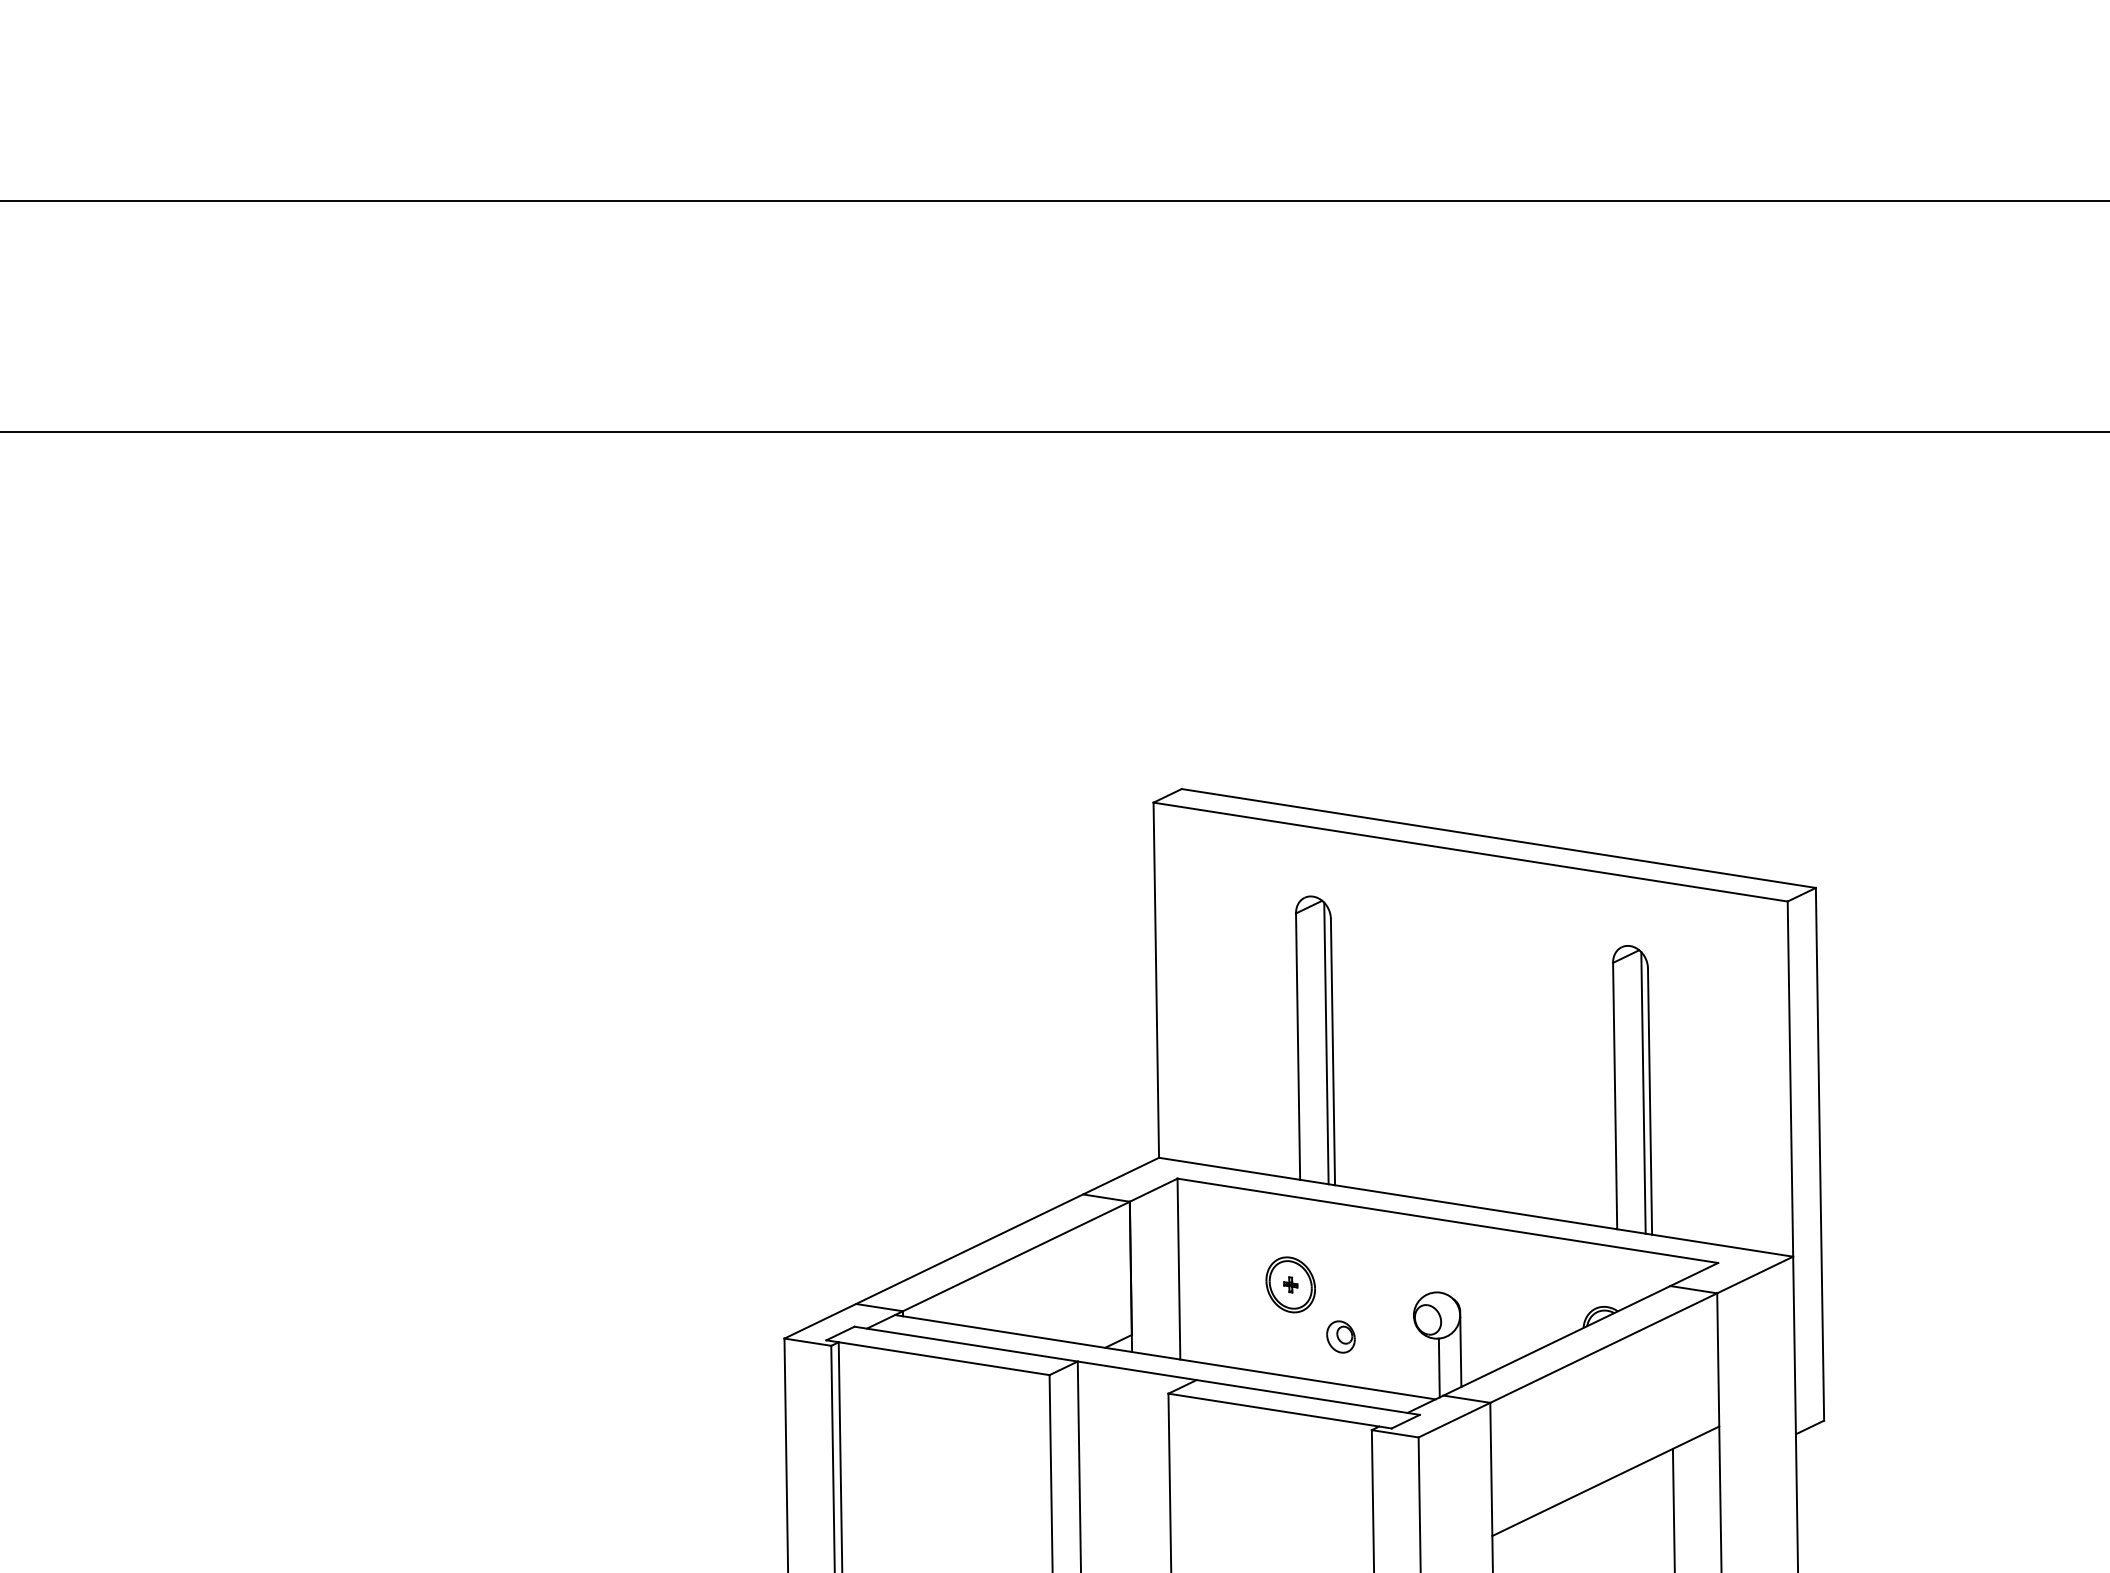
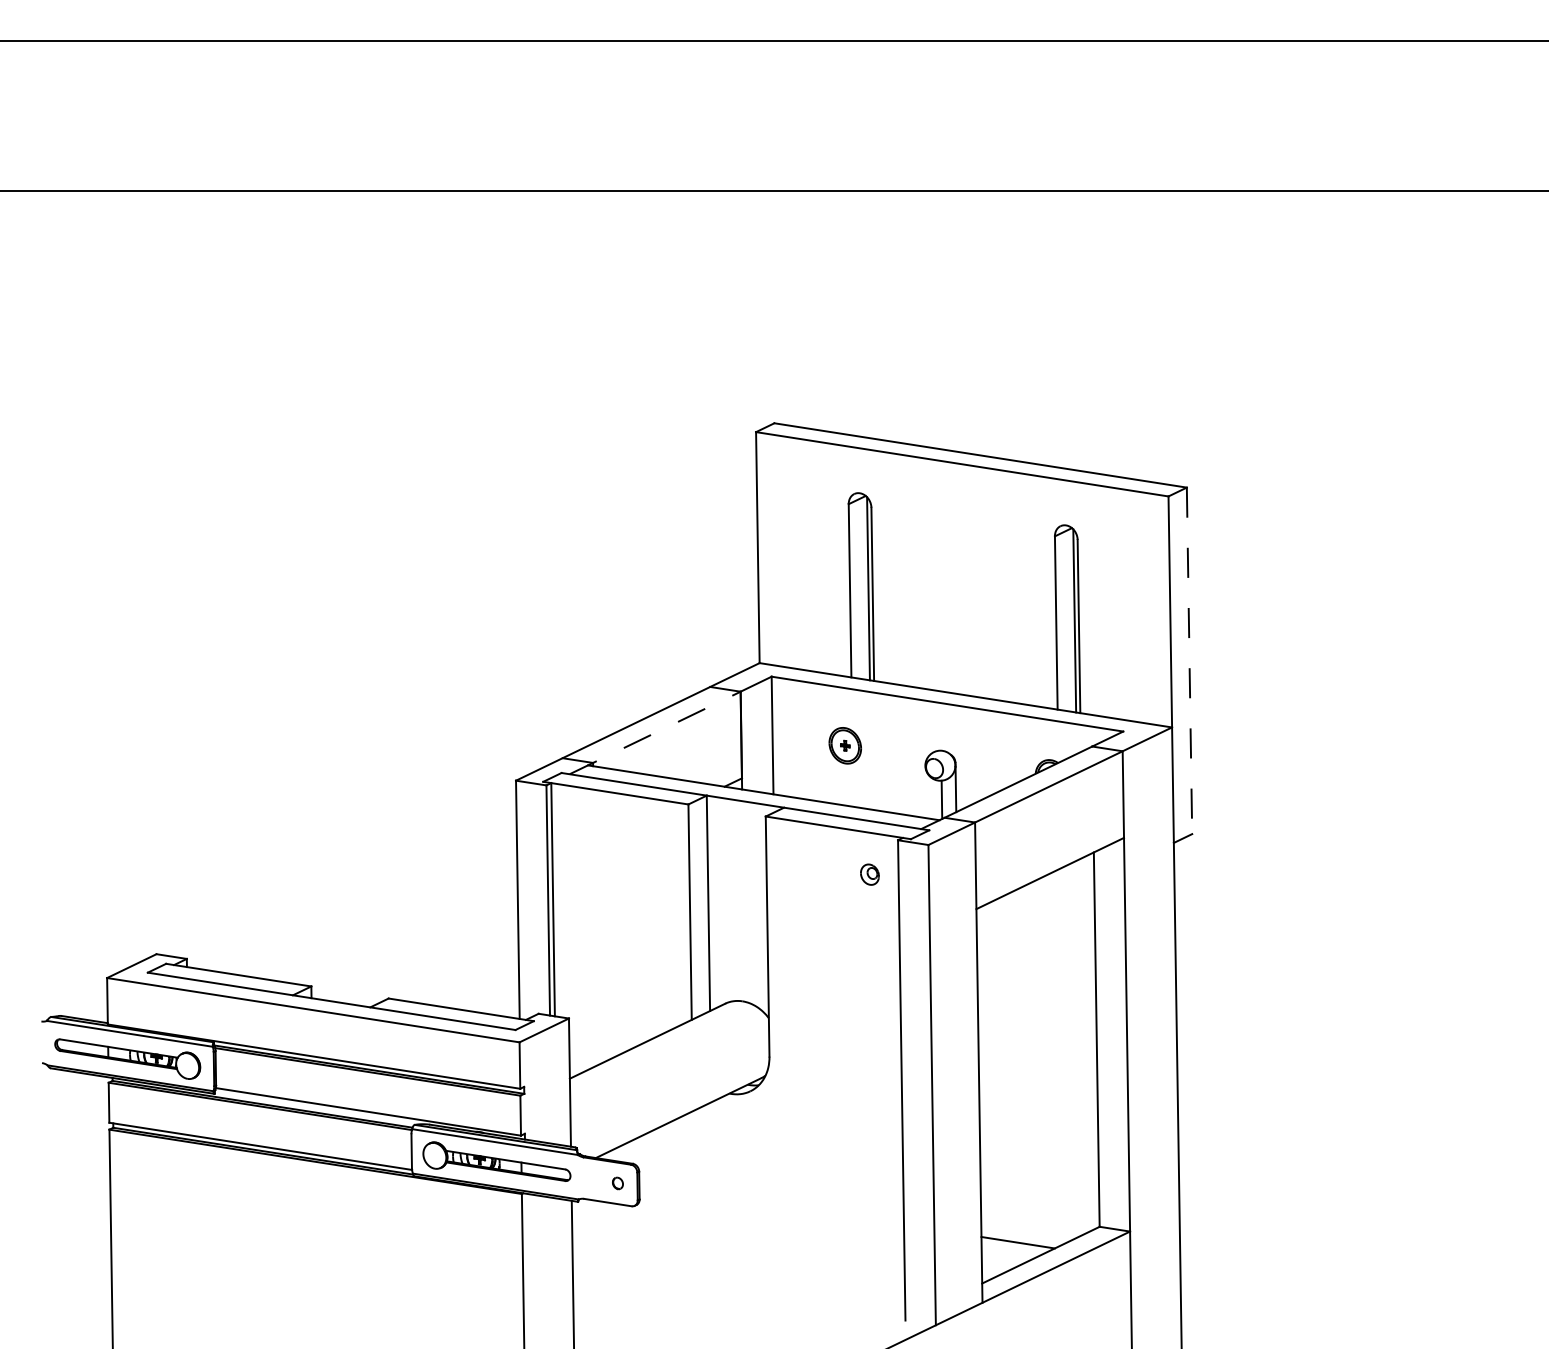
line: (1819, 1155) -> (1189, 661), solid -> dashed
line: (998, 1264) -> (655, 732), solid -> dashed
part: (1340, 1336) -> (869, 874), moved

